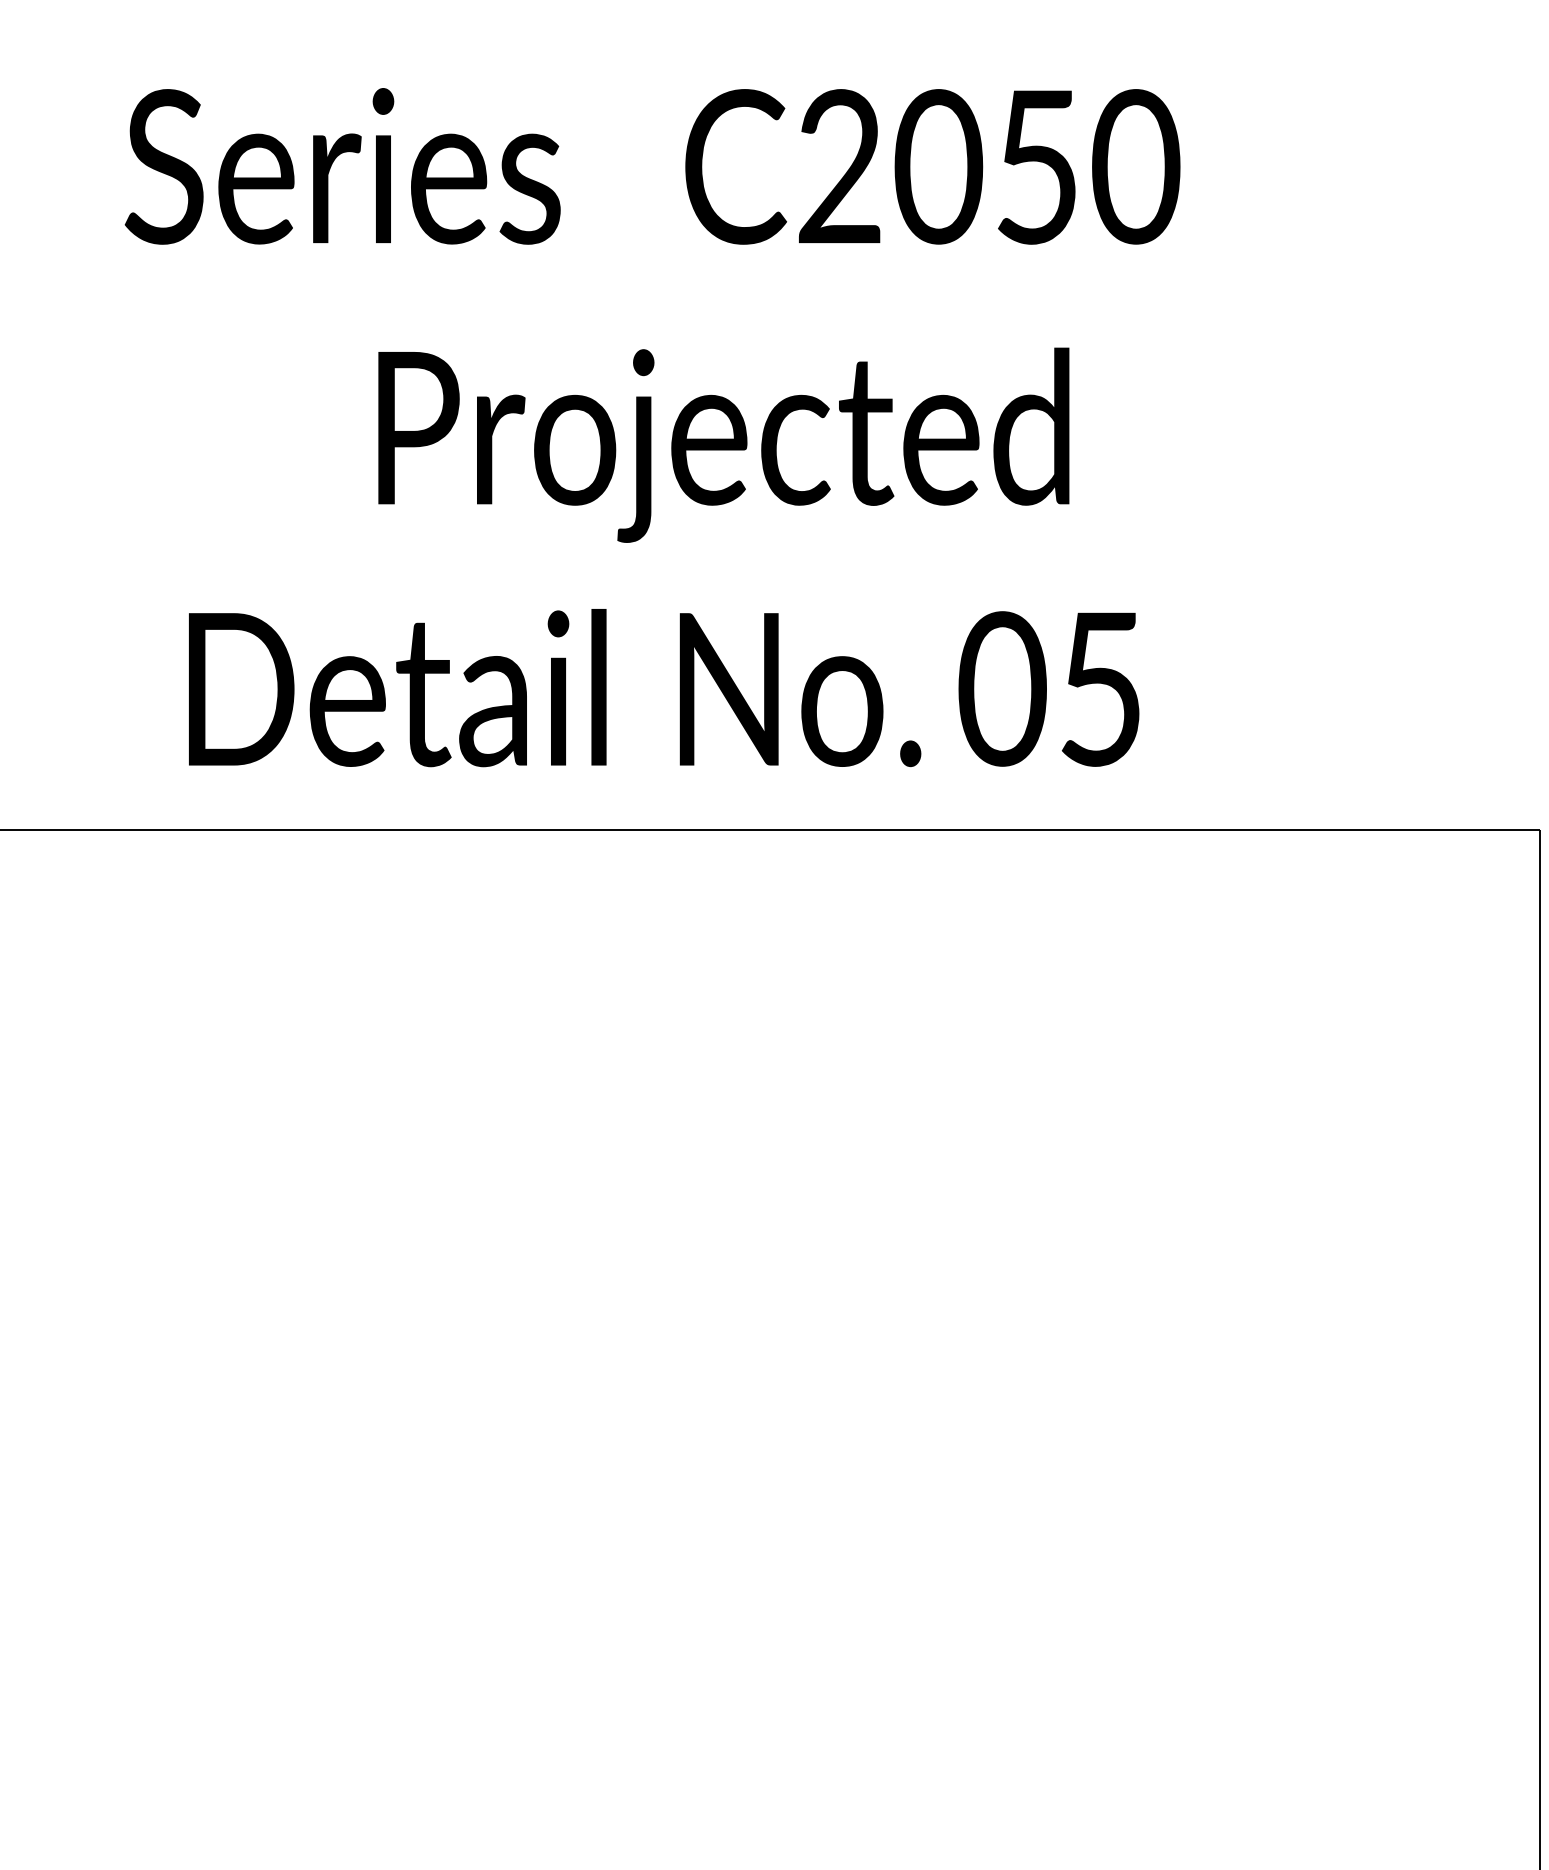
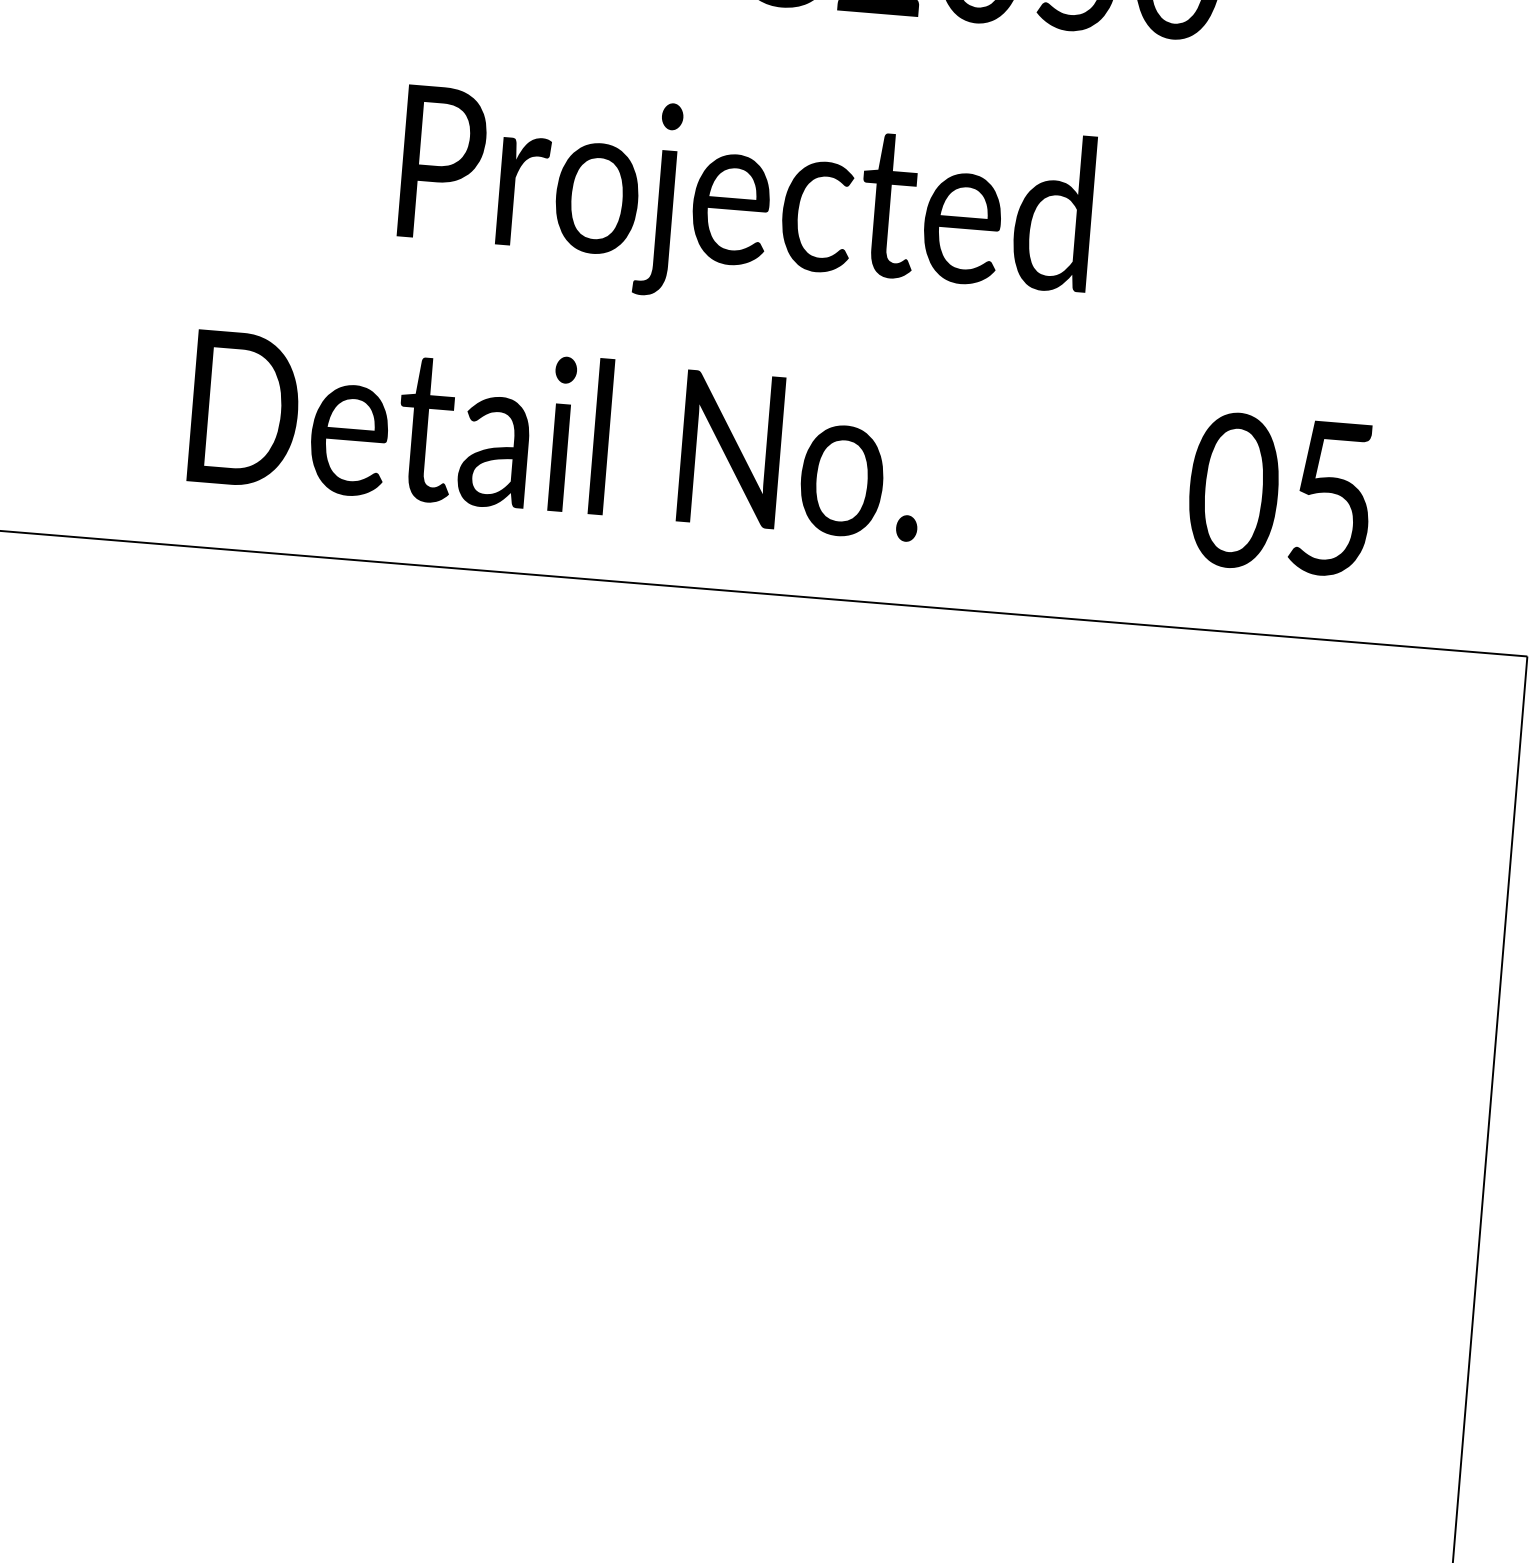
text: (1048, 688) -> (1279, 493), moved

